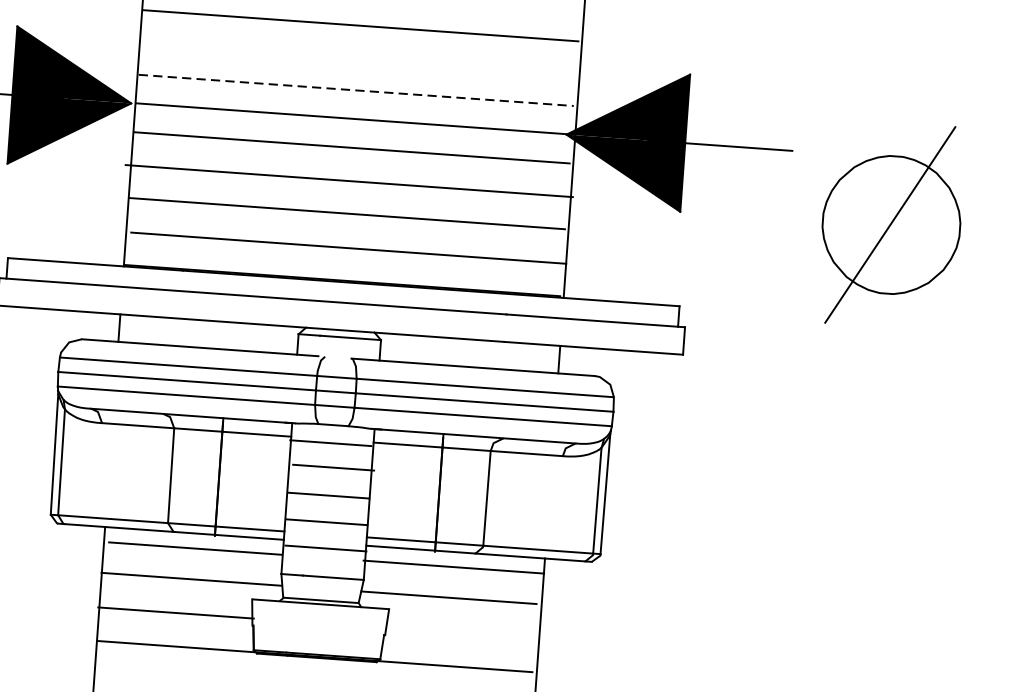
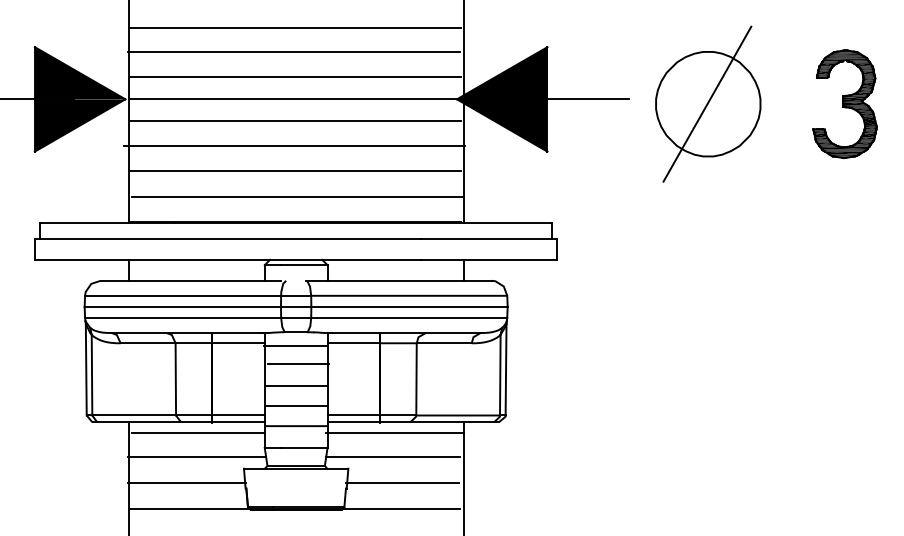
line: (356, 56) -> (293, 51), added
line: (356, 90) -> (295, 77), dashed -> solid
part: (891, 224) -> (708, 103), moved
line: (458, 633) -> (402, 483), added

